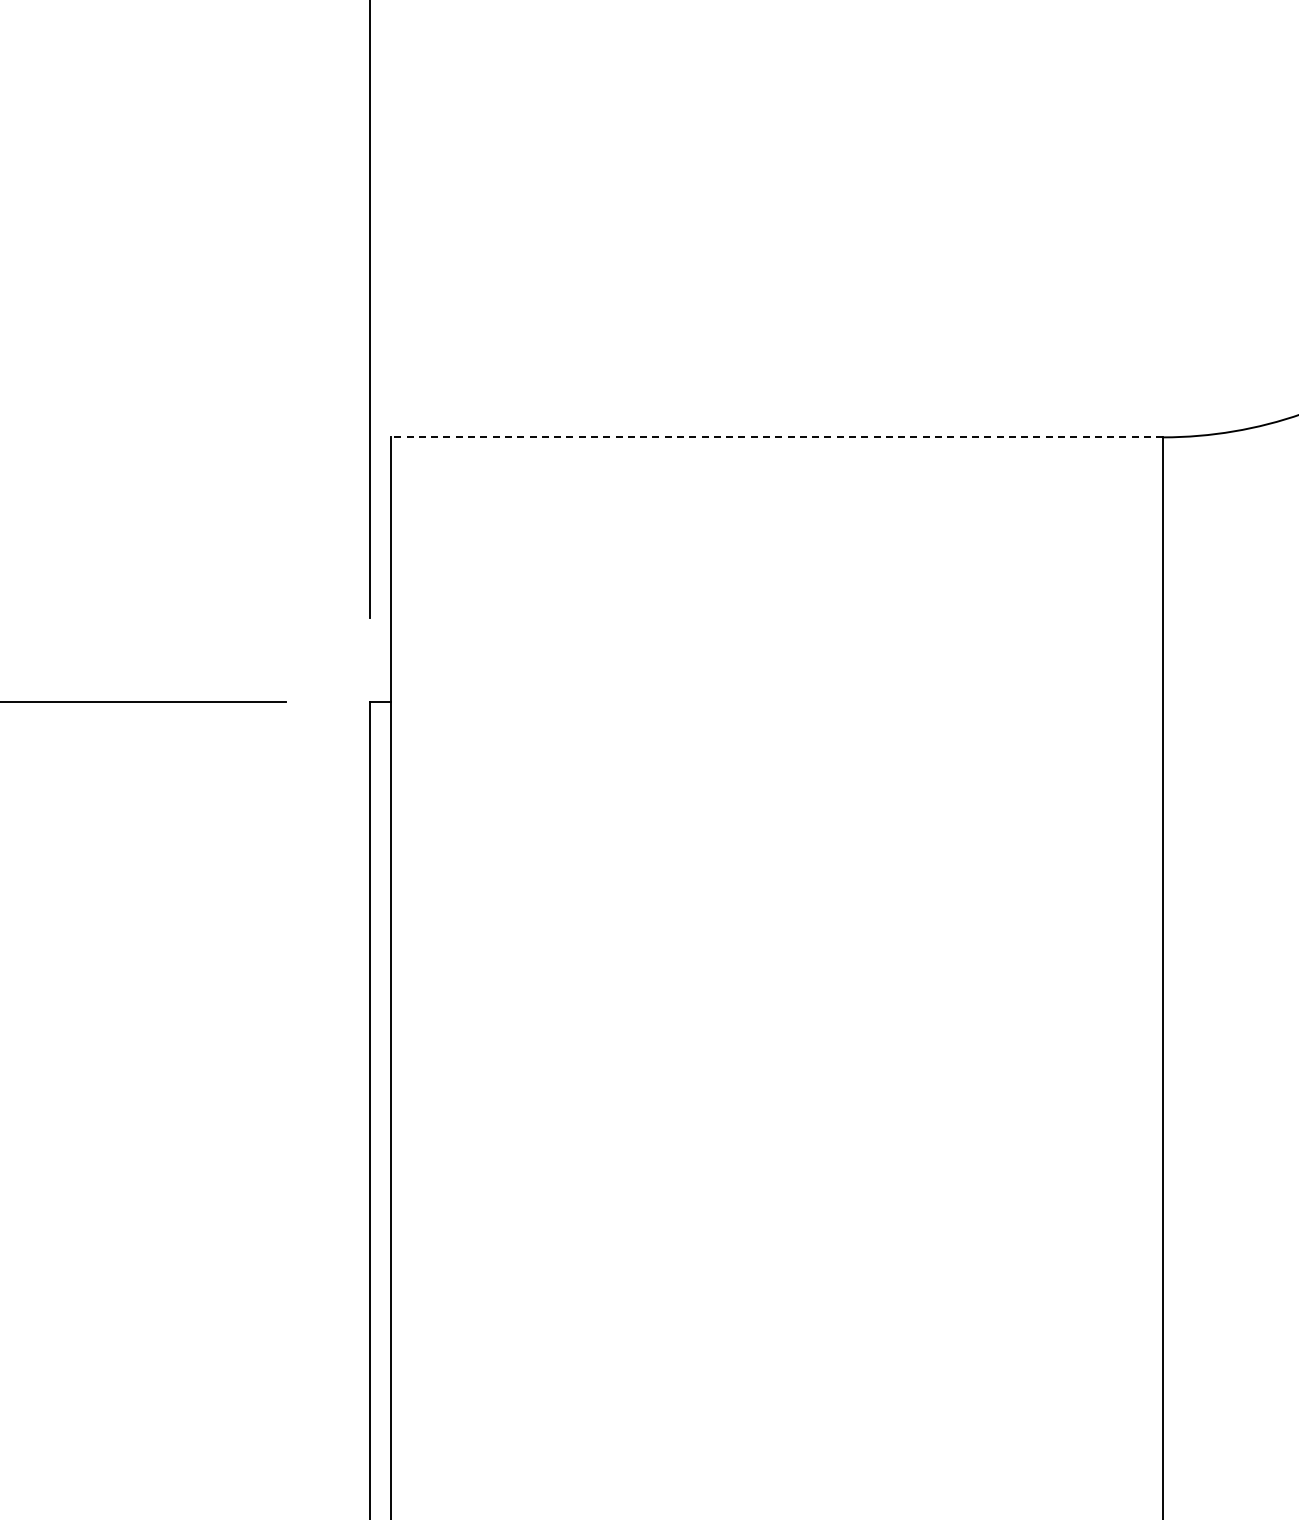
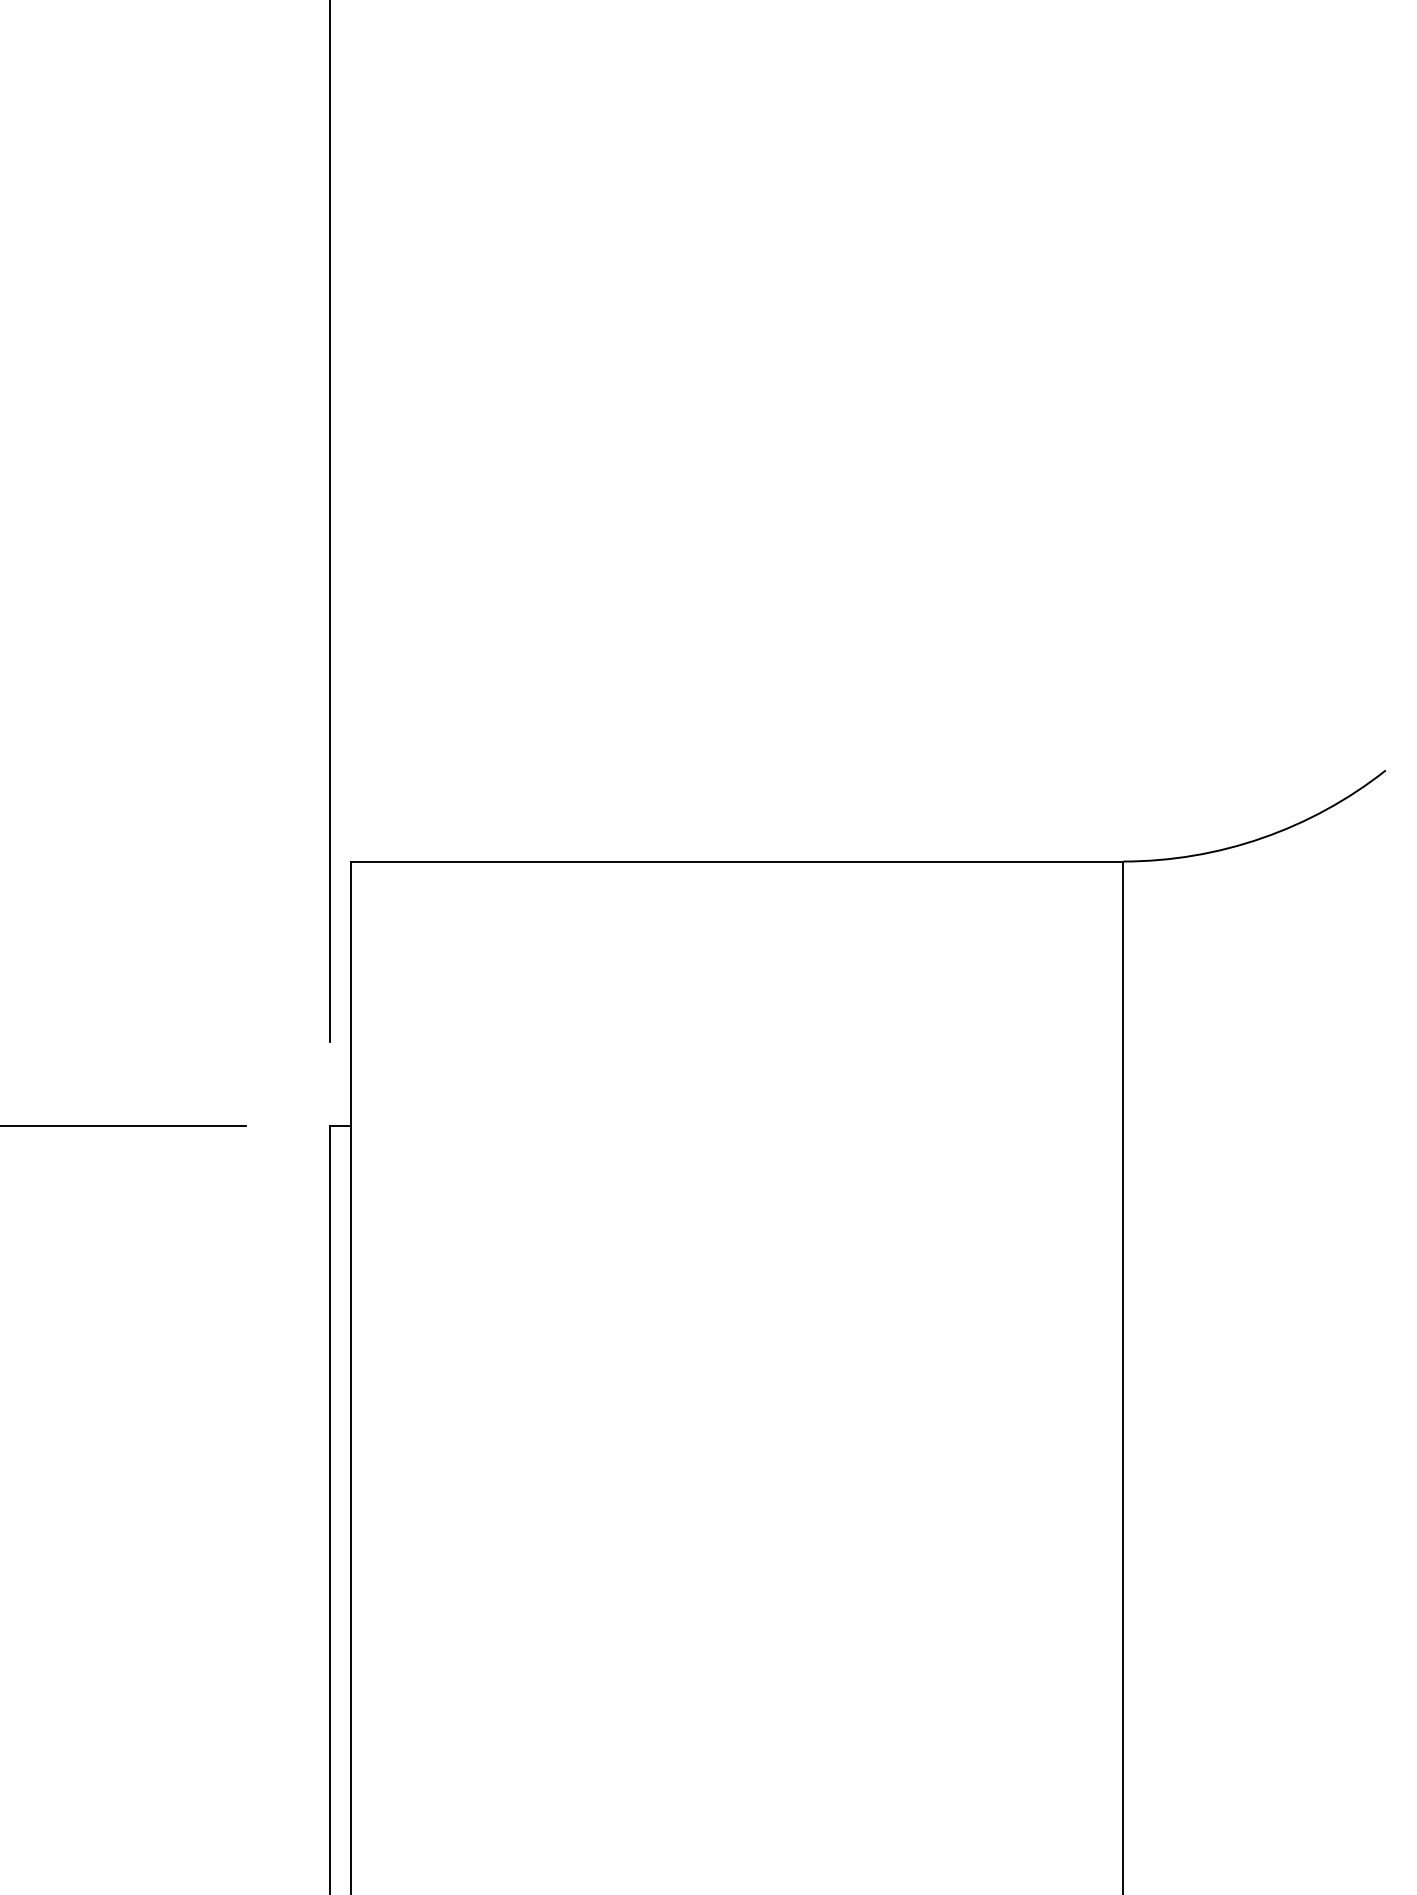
line: (776, 437) -> (736, 861), dashed -> solid

